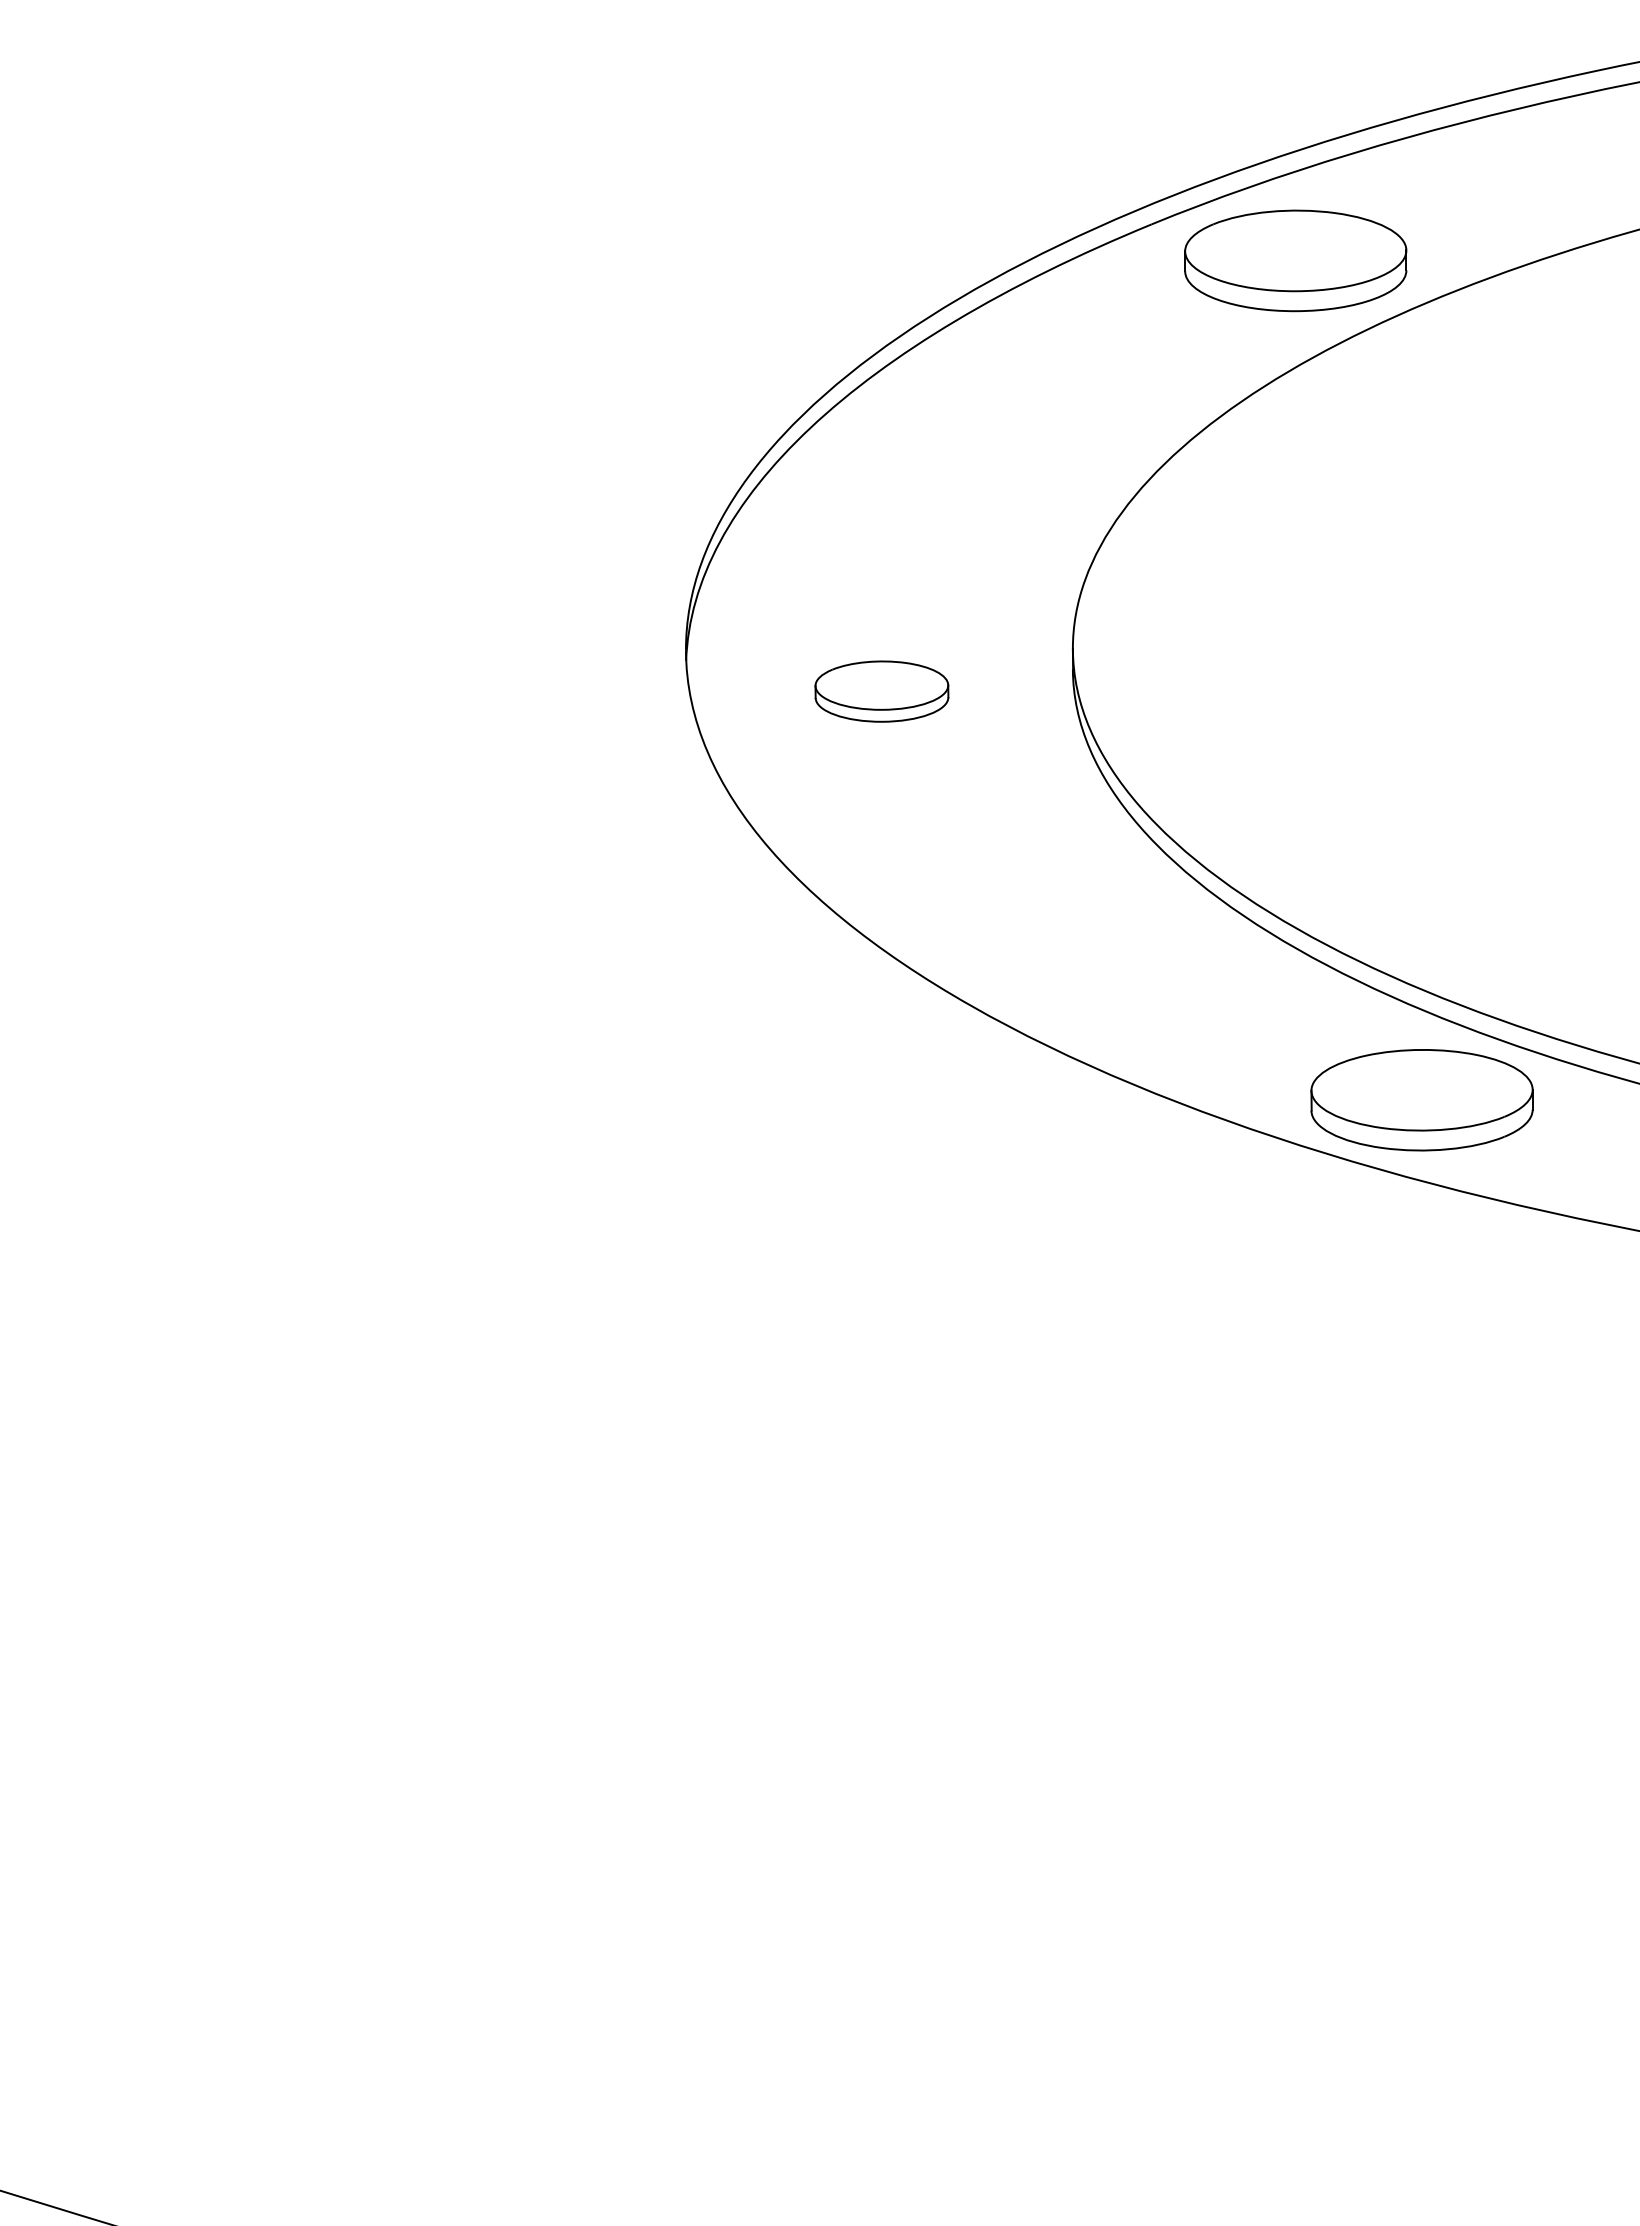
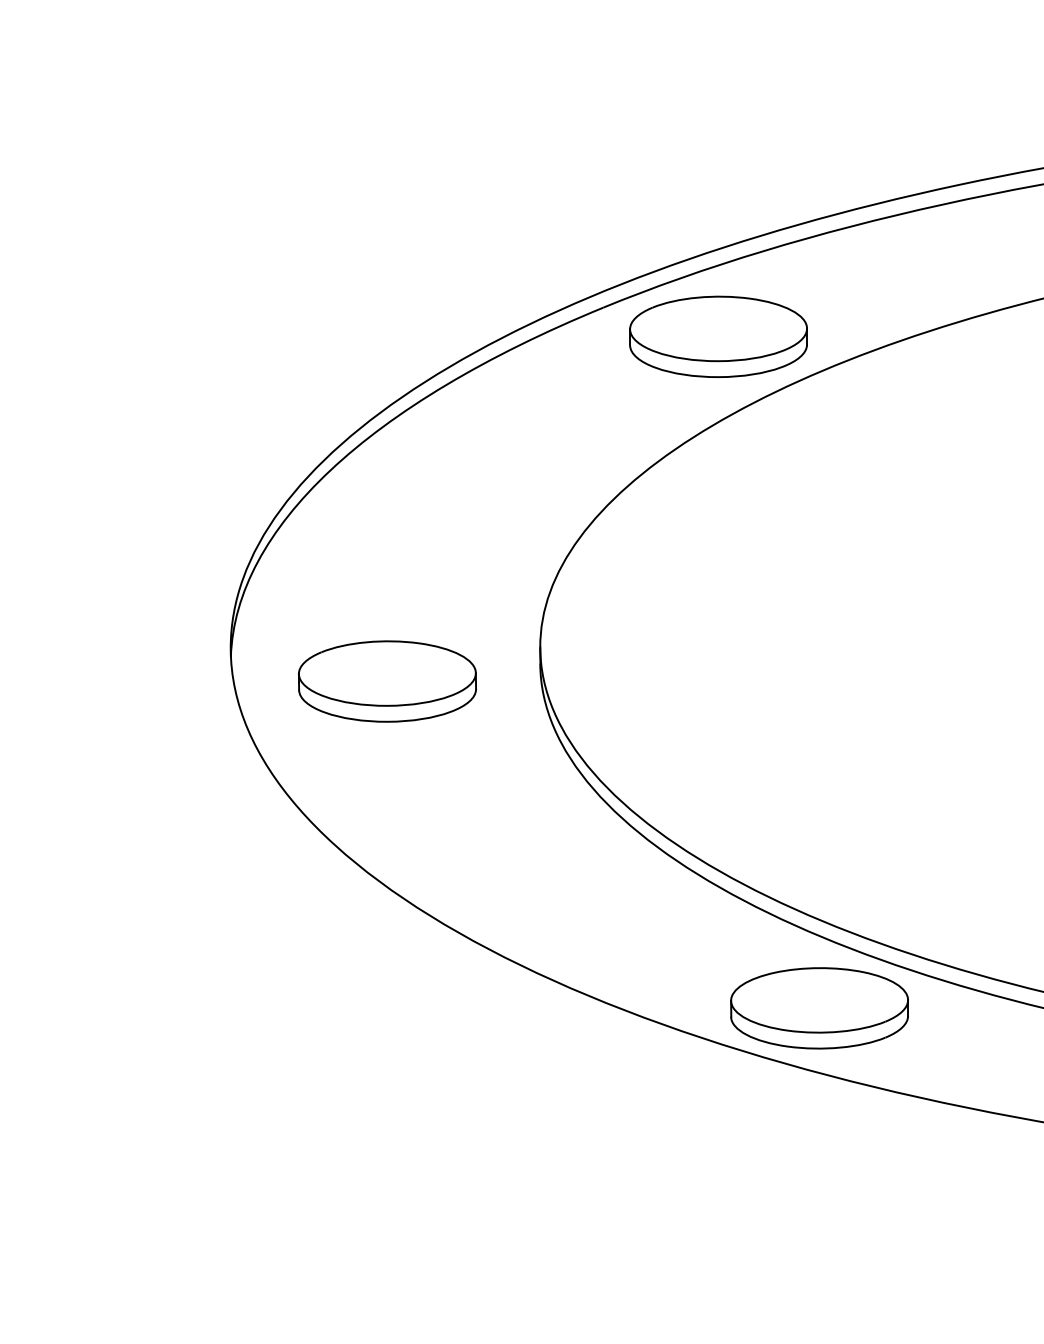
part: (881, 691) -> (387, 681), size x1.67

